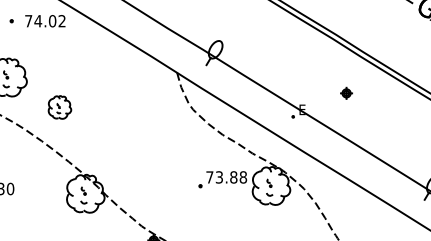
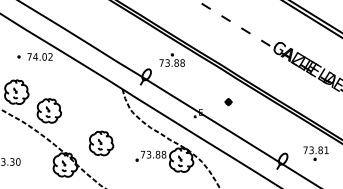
part: (255, 25) -> (171, 59), added
part: (58, 106) -> (48, 110), size x1.67
part: (143, 159) -> (101, 143), added

